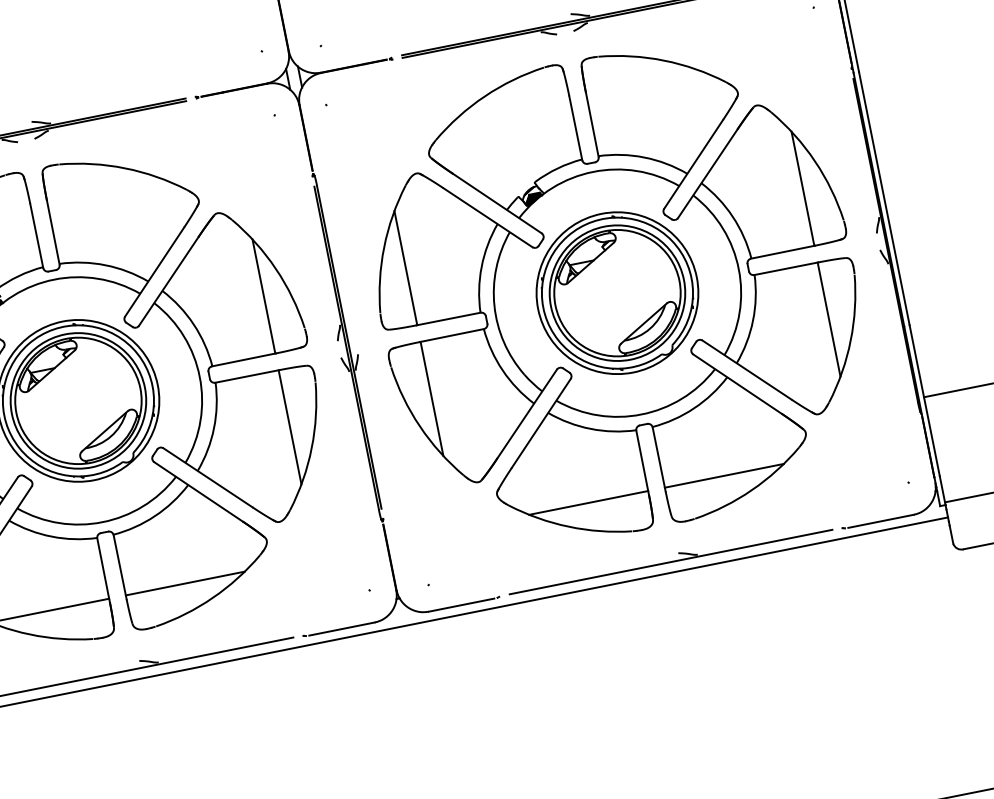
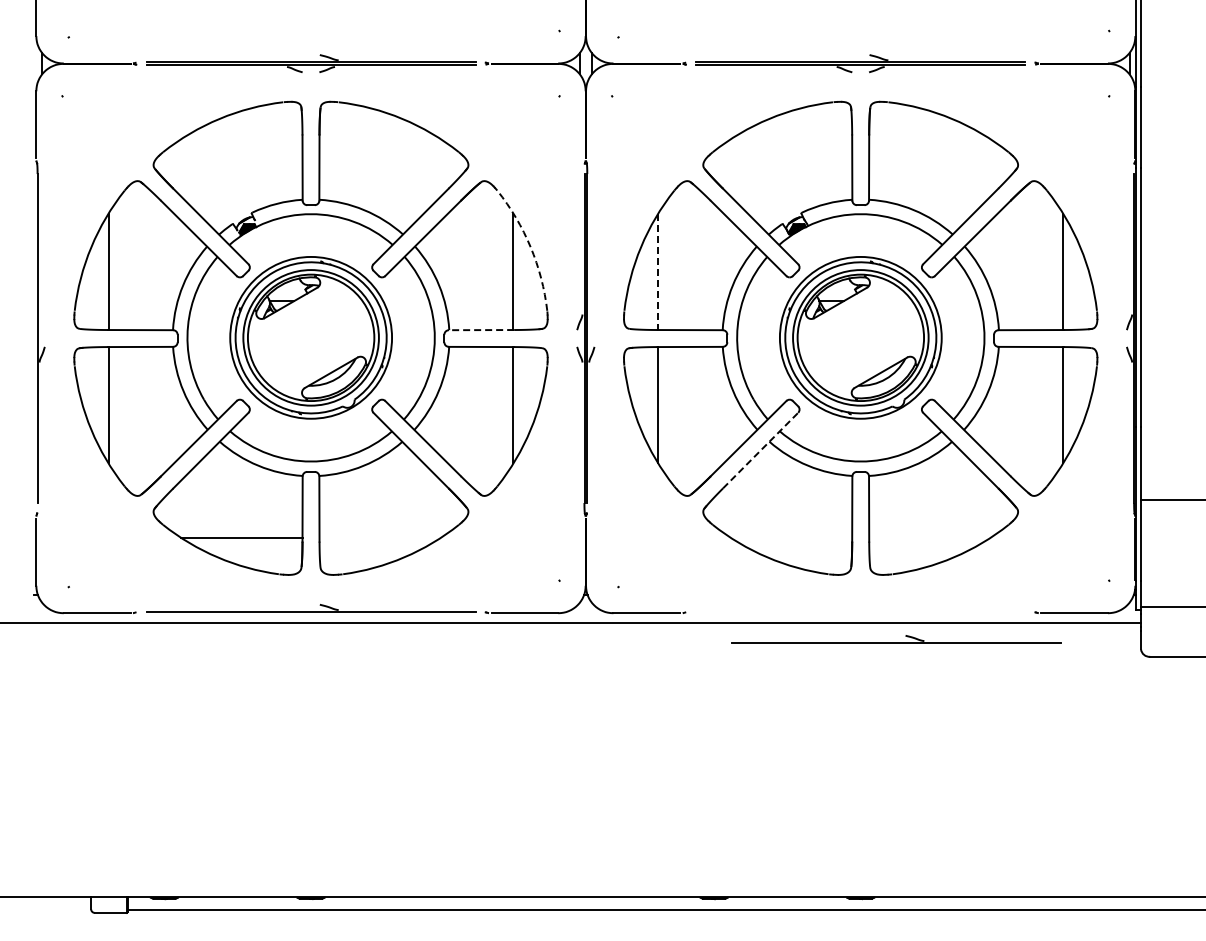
line: (406, 268) -> (658, 272), solid -> dashed
arc: (275, 269) -> (530, 247), solid -> dashed
line: (244, 360) -> (481, 330), solid -> dashed
line: (541, 423) -> (760, 450), solid -> dashed
line: (723, 475) -> (929, 537), removed
line: (588, 502) -> (791, 537), removed
part: (670, 558) -> (896, 639), moved
line: (184, 583) -> (379, 537), removed

